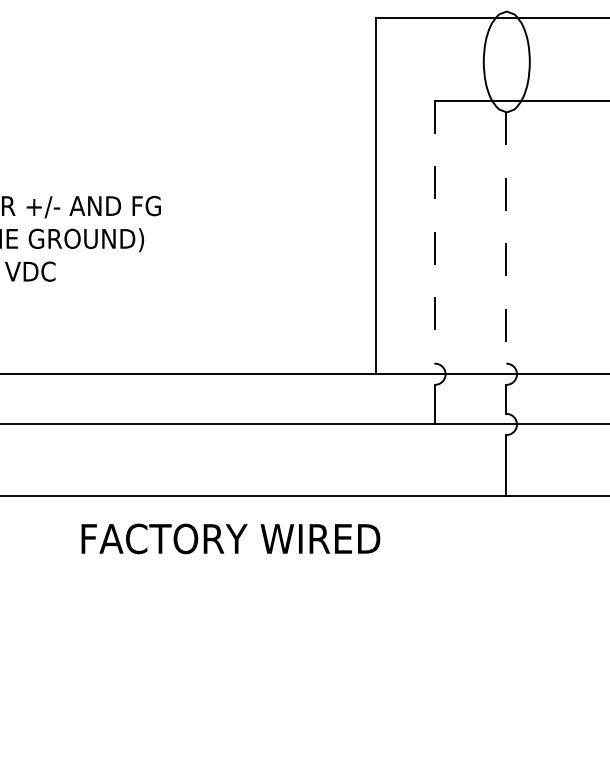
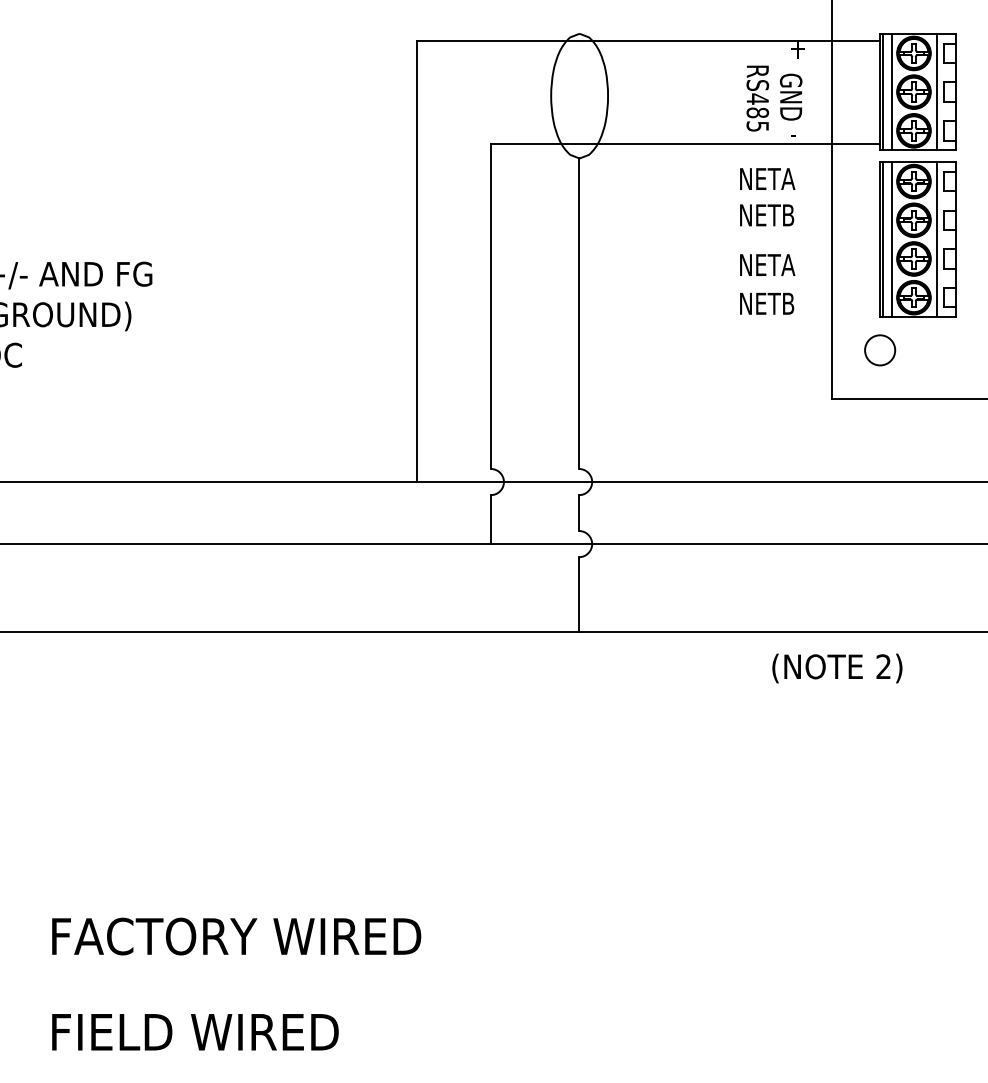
line: (434, 232) -> (490, 306), dashed -> solid
line: (506, 238) -> (579, 314), dashed -> solid
text: (230, 538) -> (236, 936), moved

